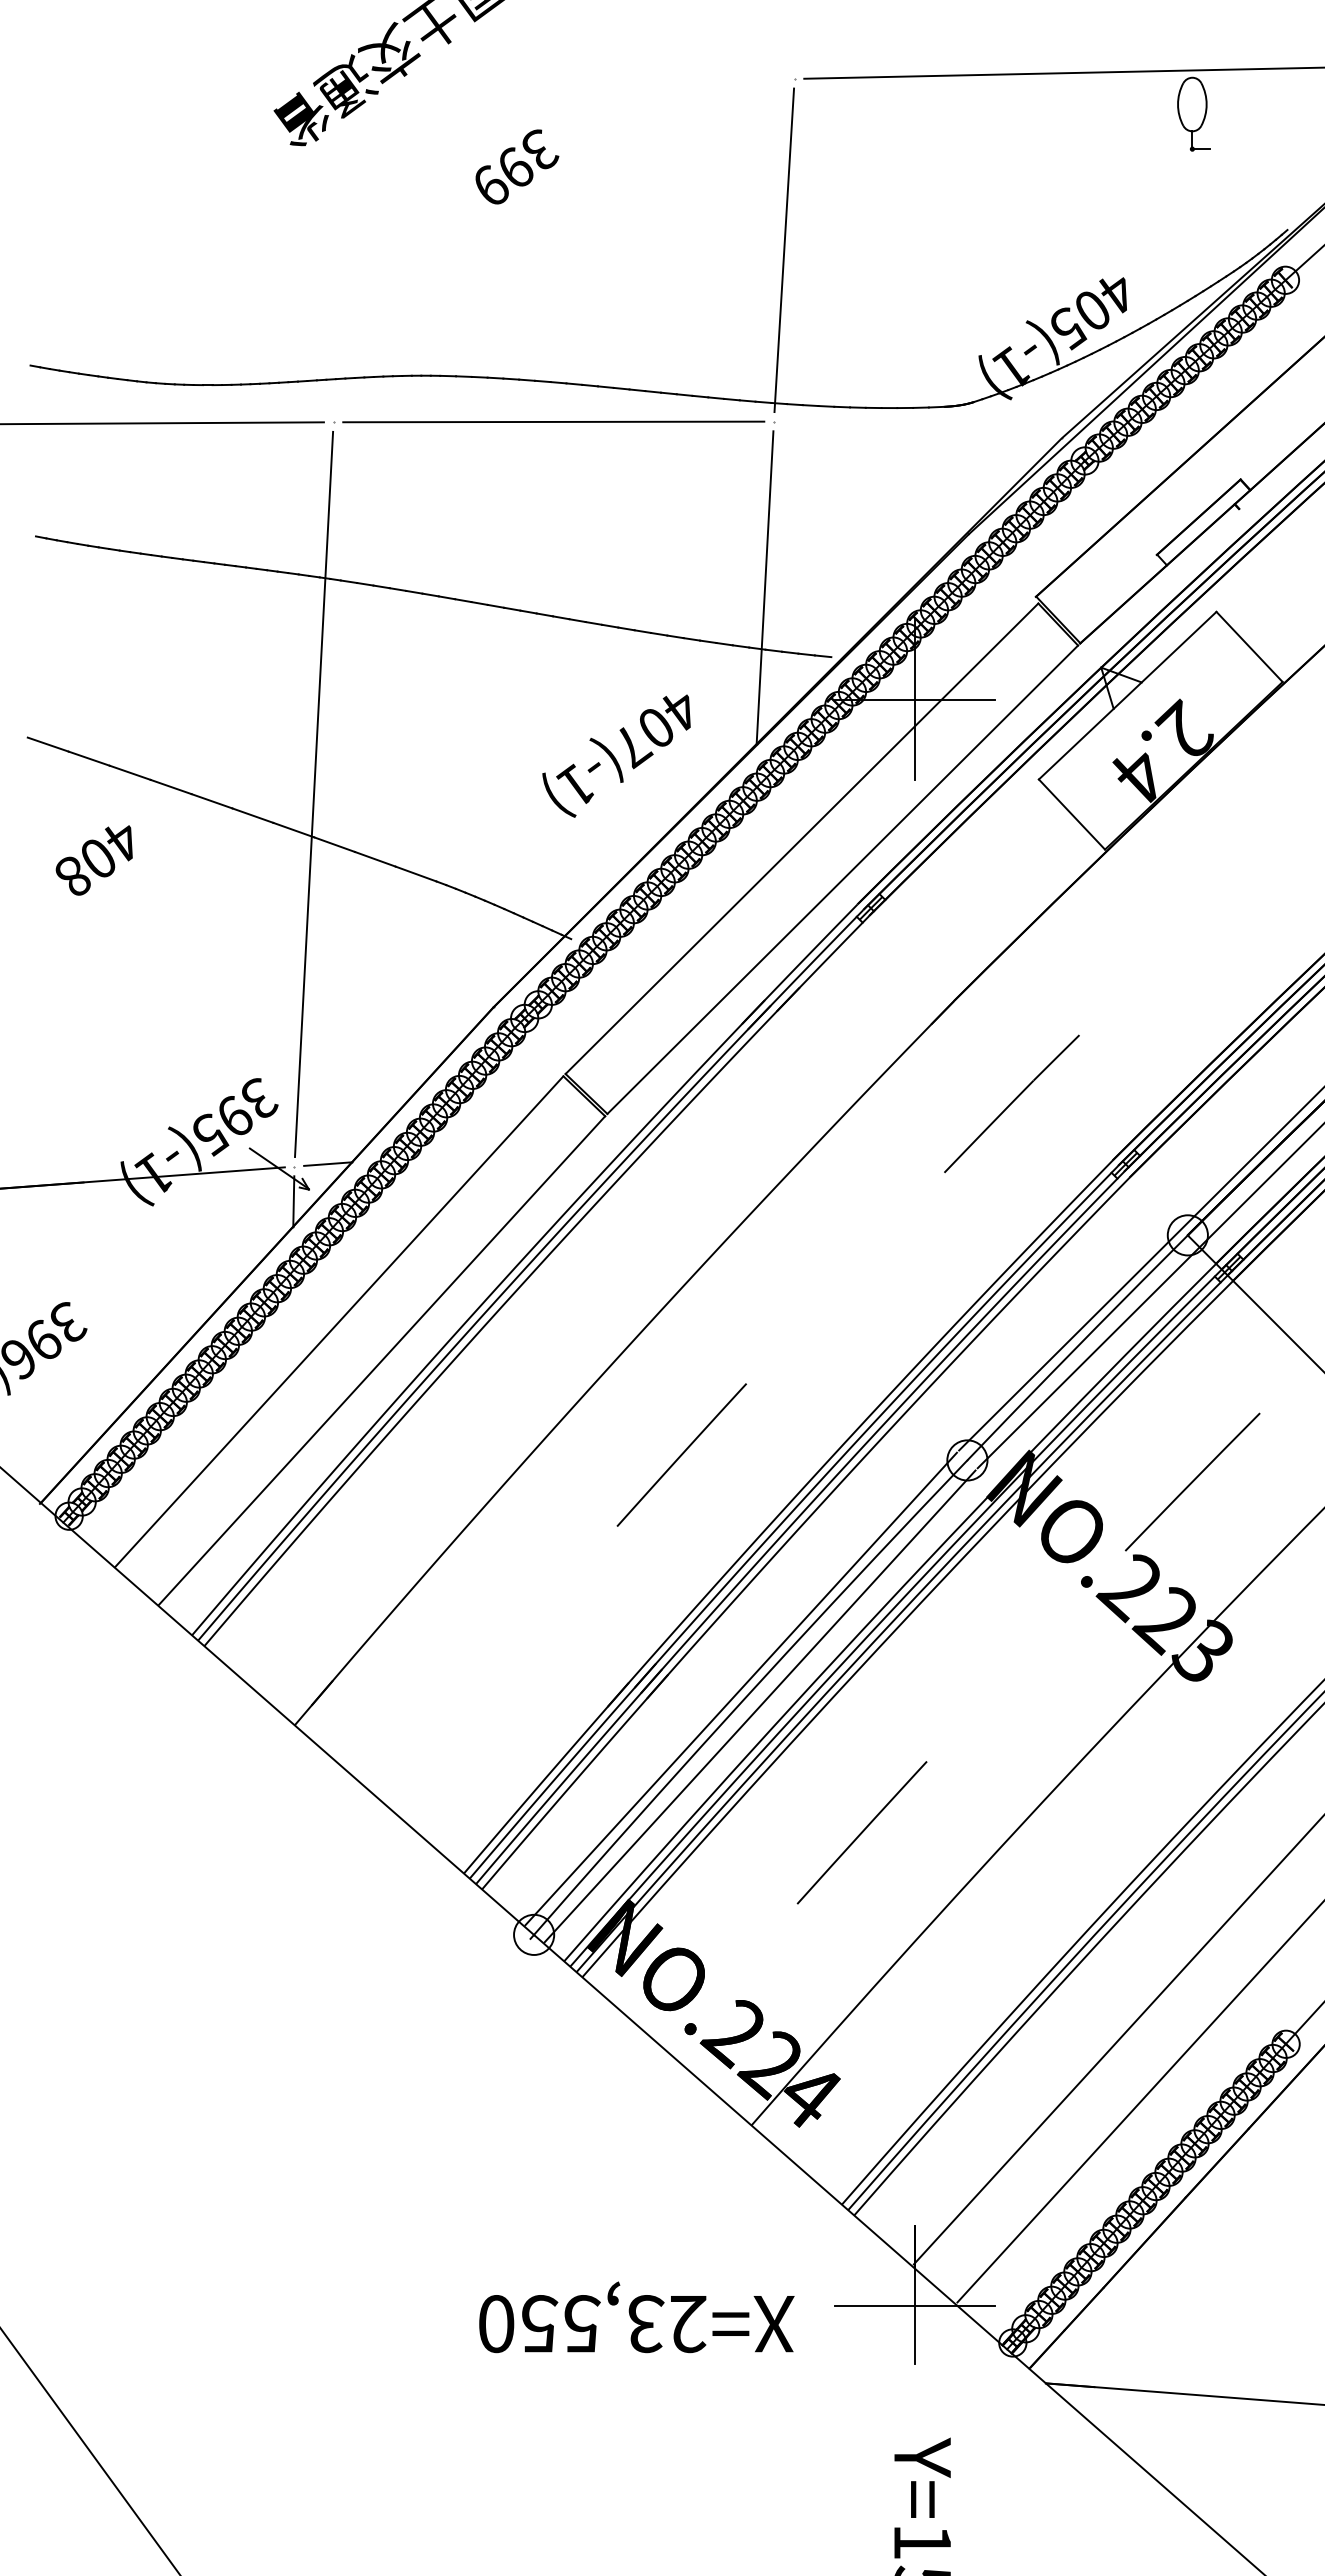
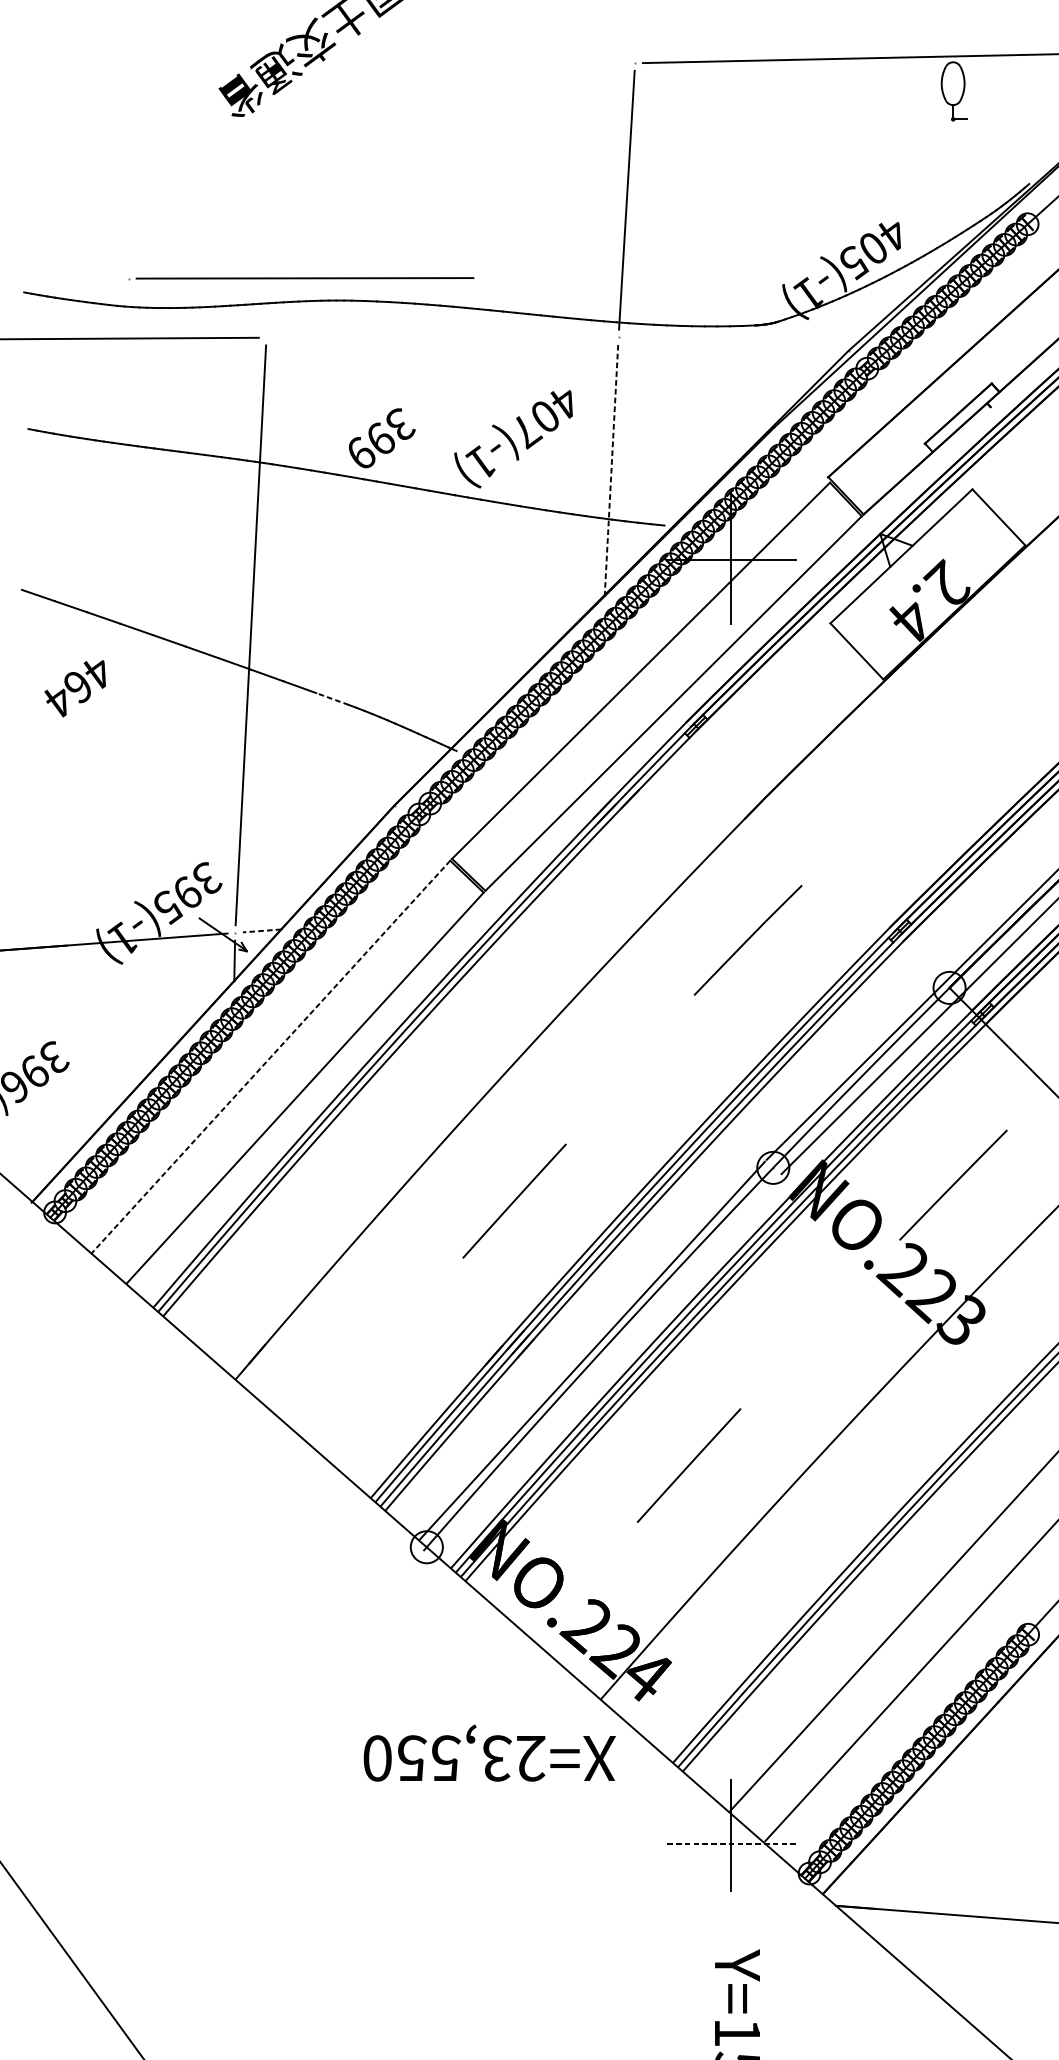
text: (517, 166) -> (382, 437), moved
line: (549, 421) -> (301, 277), moved
line: (765, 587) -> (611, 469), solid -> dashed
text: (616, 755) -> (513, 438), moved
text: (85, 868) -> (68, 694), 408 -> 464
line: (416, 874) -> (332, 699), solid -> dashed
line: (1011, 1103) -> (747, 940), moved
line: (327, 1164) -> (261, 931), solid -> dashed
line: (338, 1322) -> (270, 1057), solid -> dashed
line: (681, 1454) -> (514, 1200), moved
line: (759, 1706) -> (607, 1364), removed
line: (915, 2306) -> (731, 1844), solid -> dashed
text: (636, 2317) -> (489, 1753), moved

